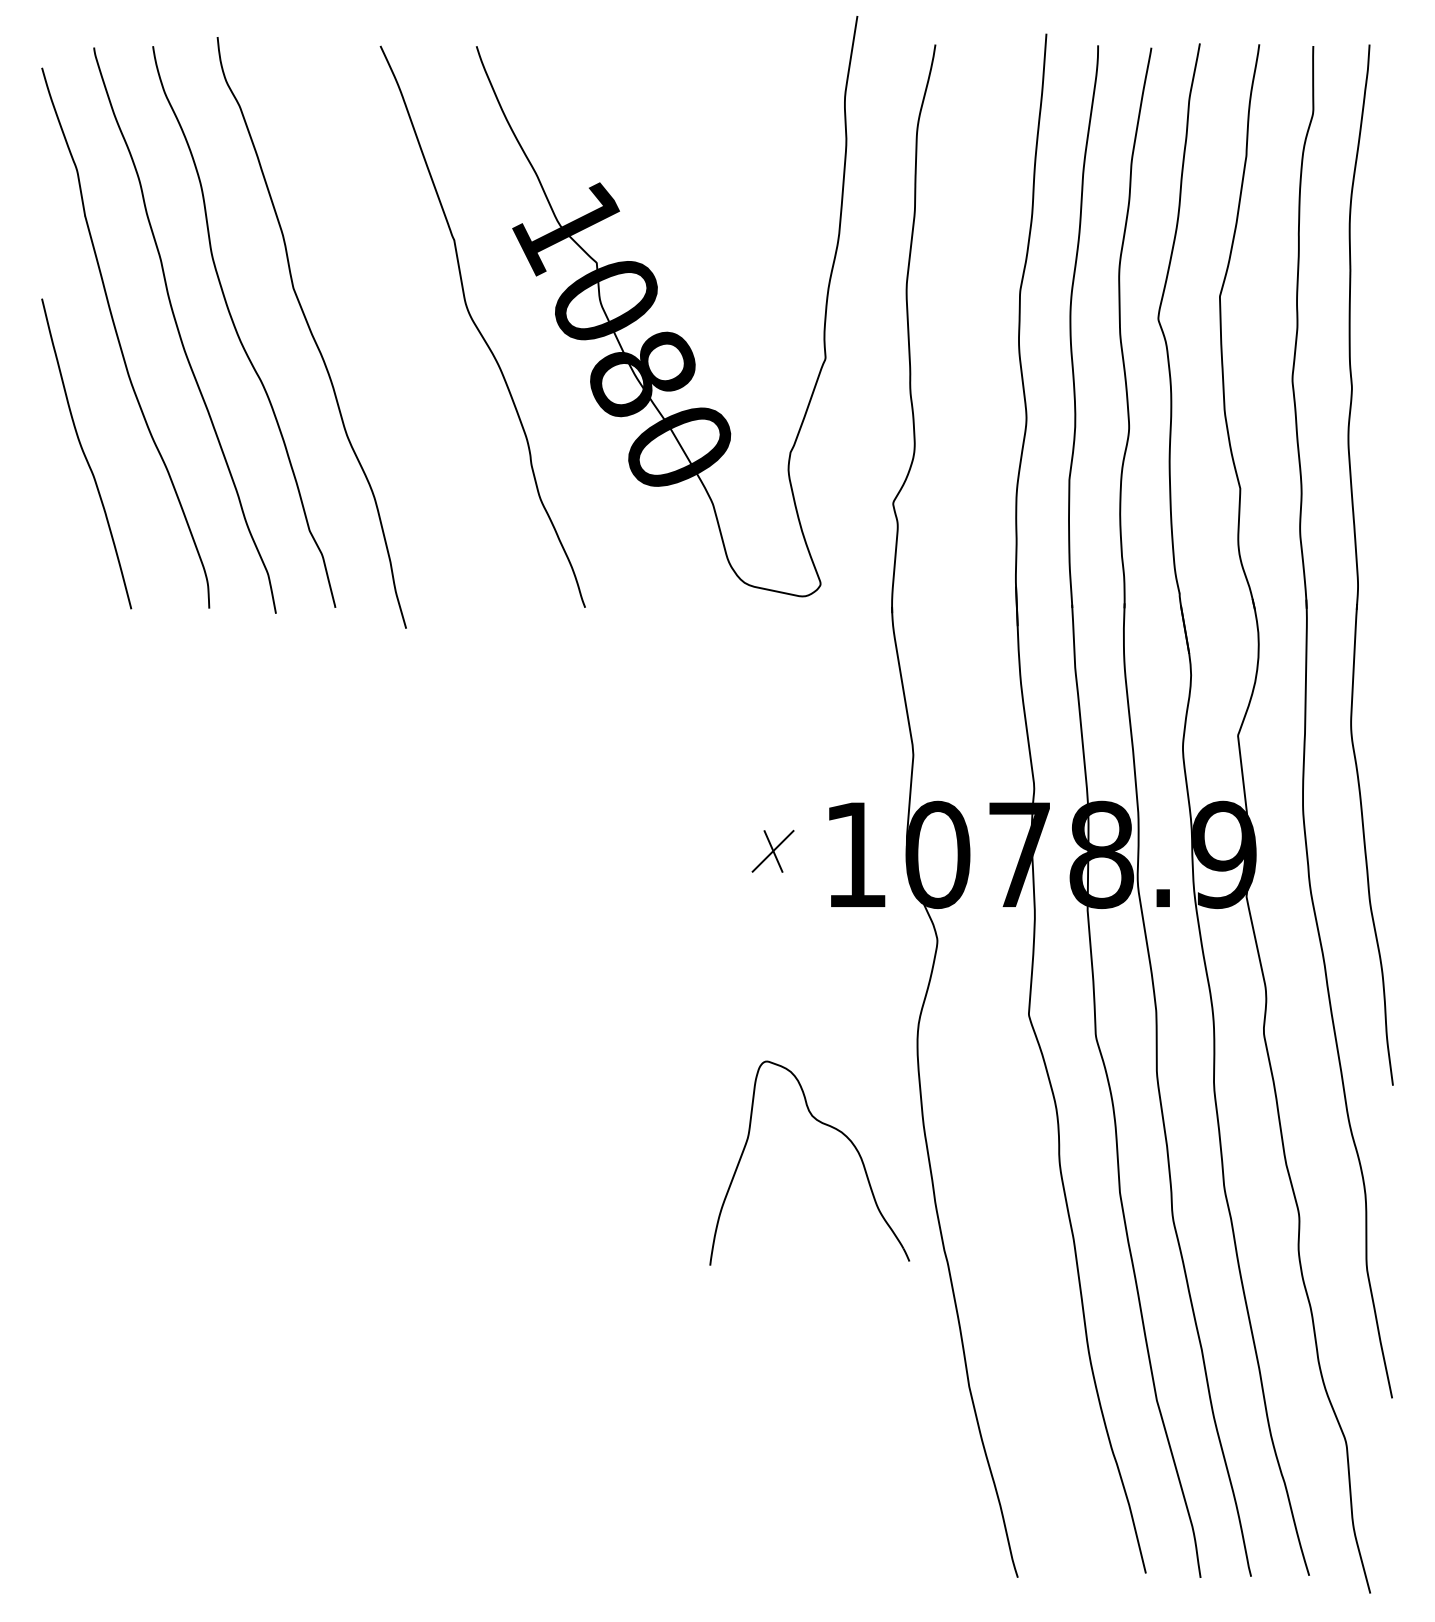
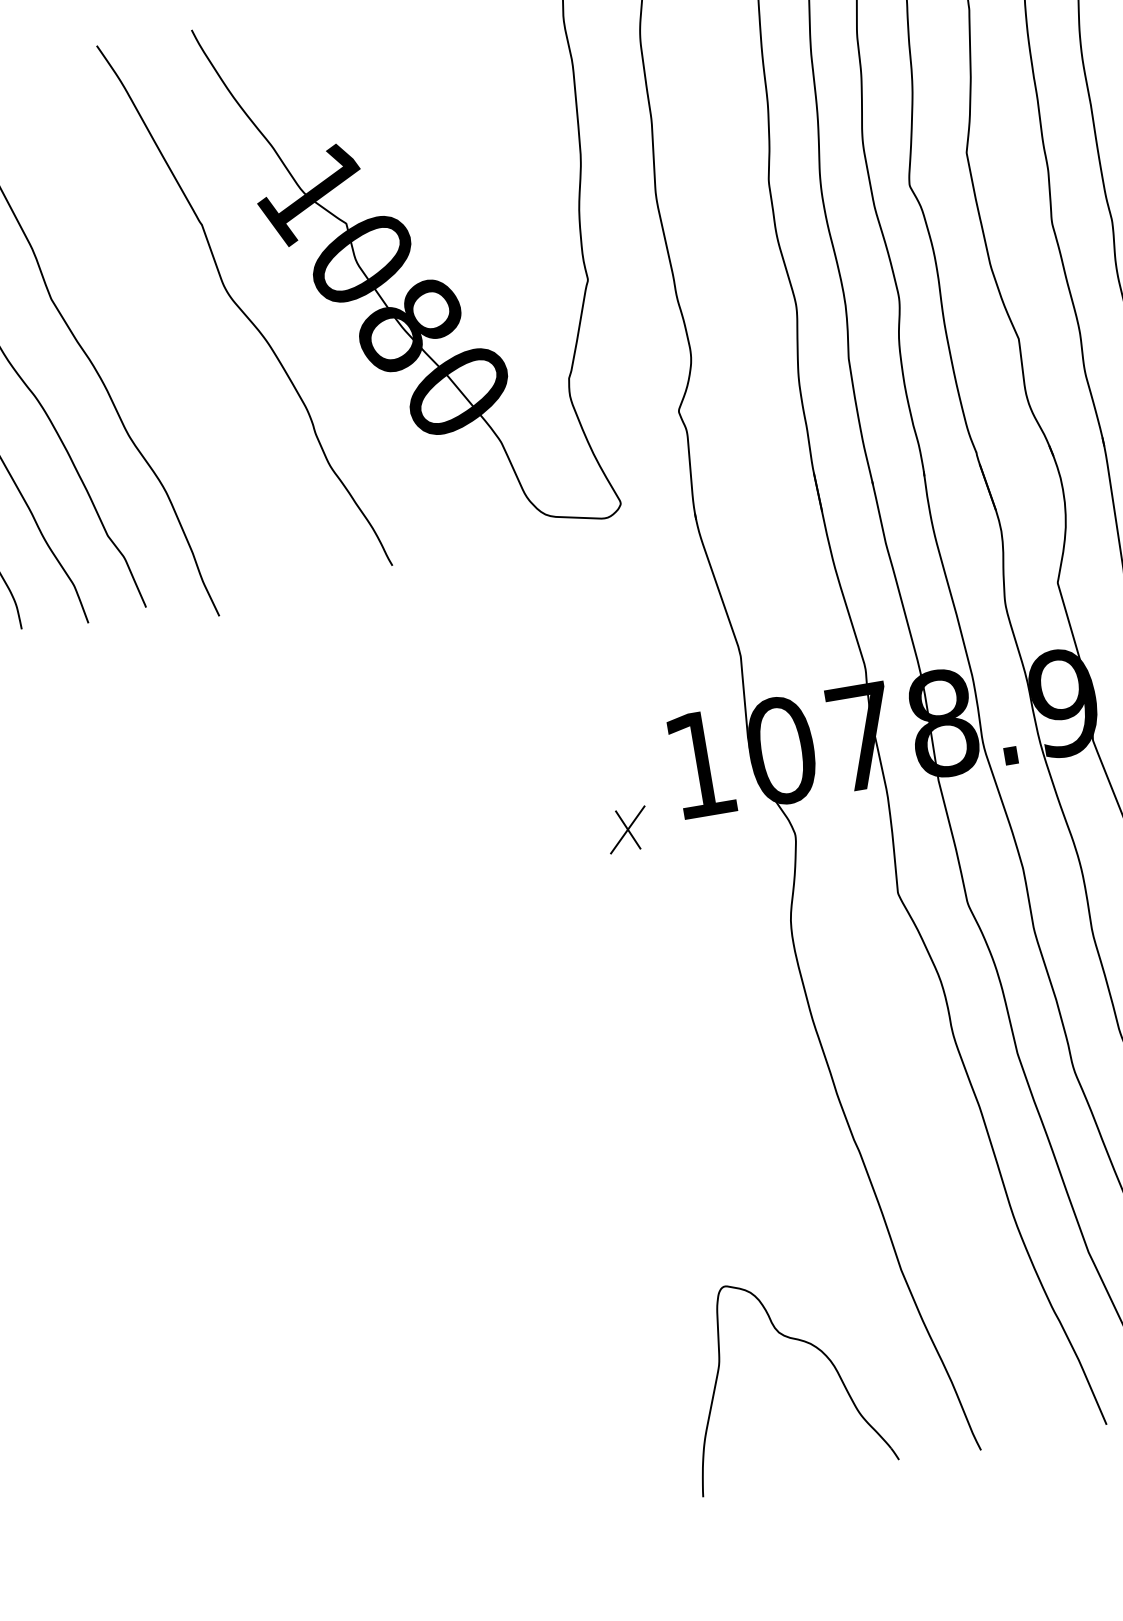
part: (772, 850) -> (627, 829), moved
part: (822, 1124) -> (790, 1339), moved

